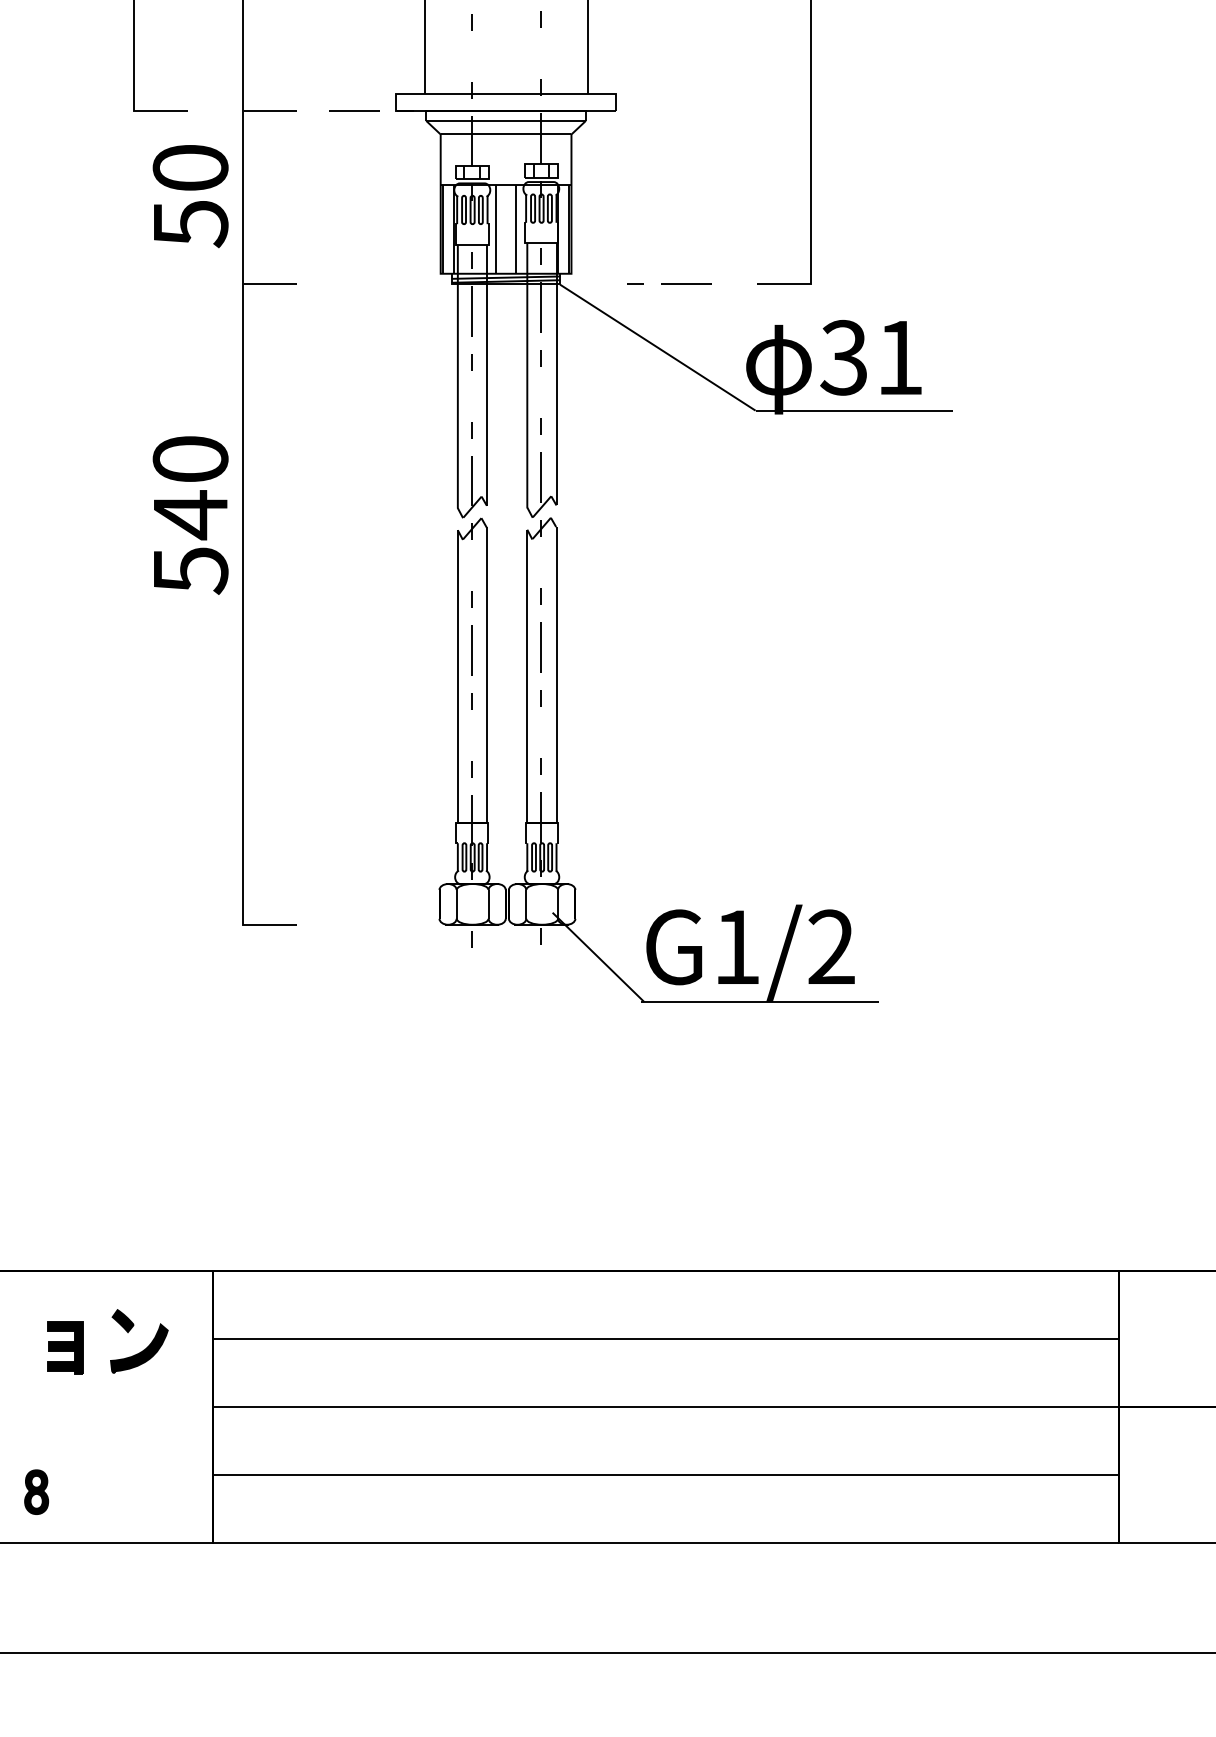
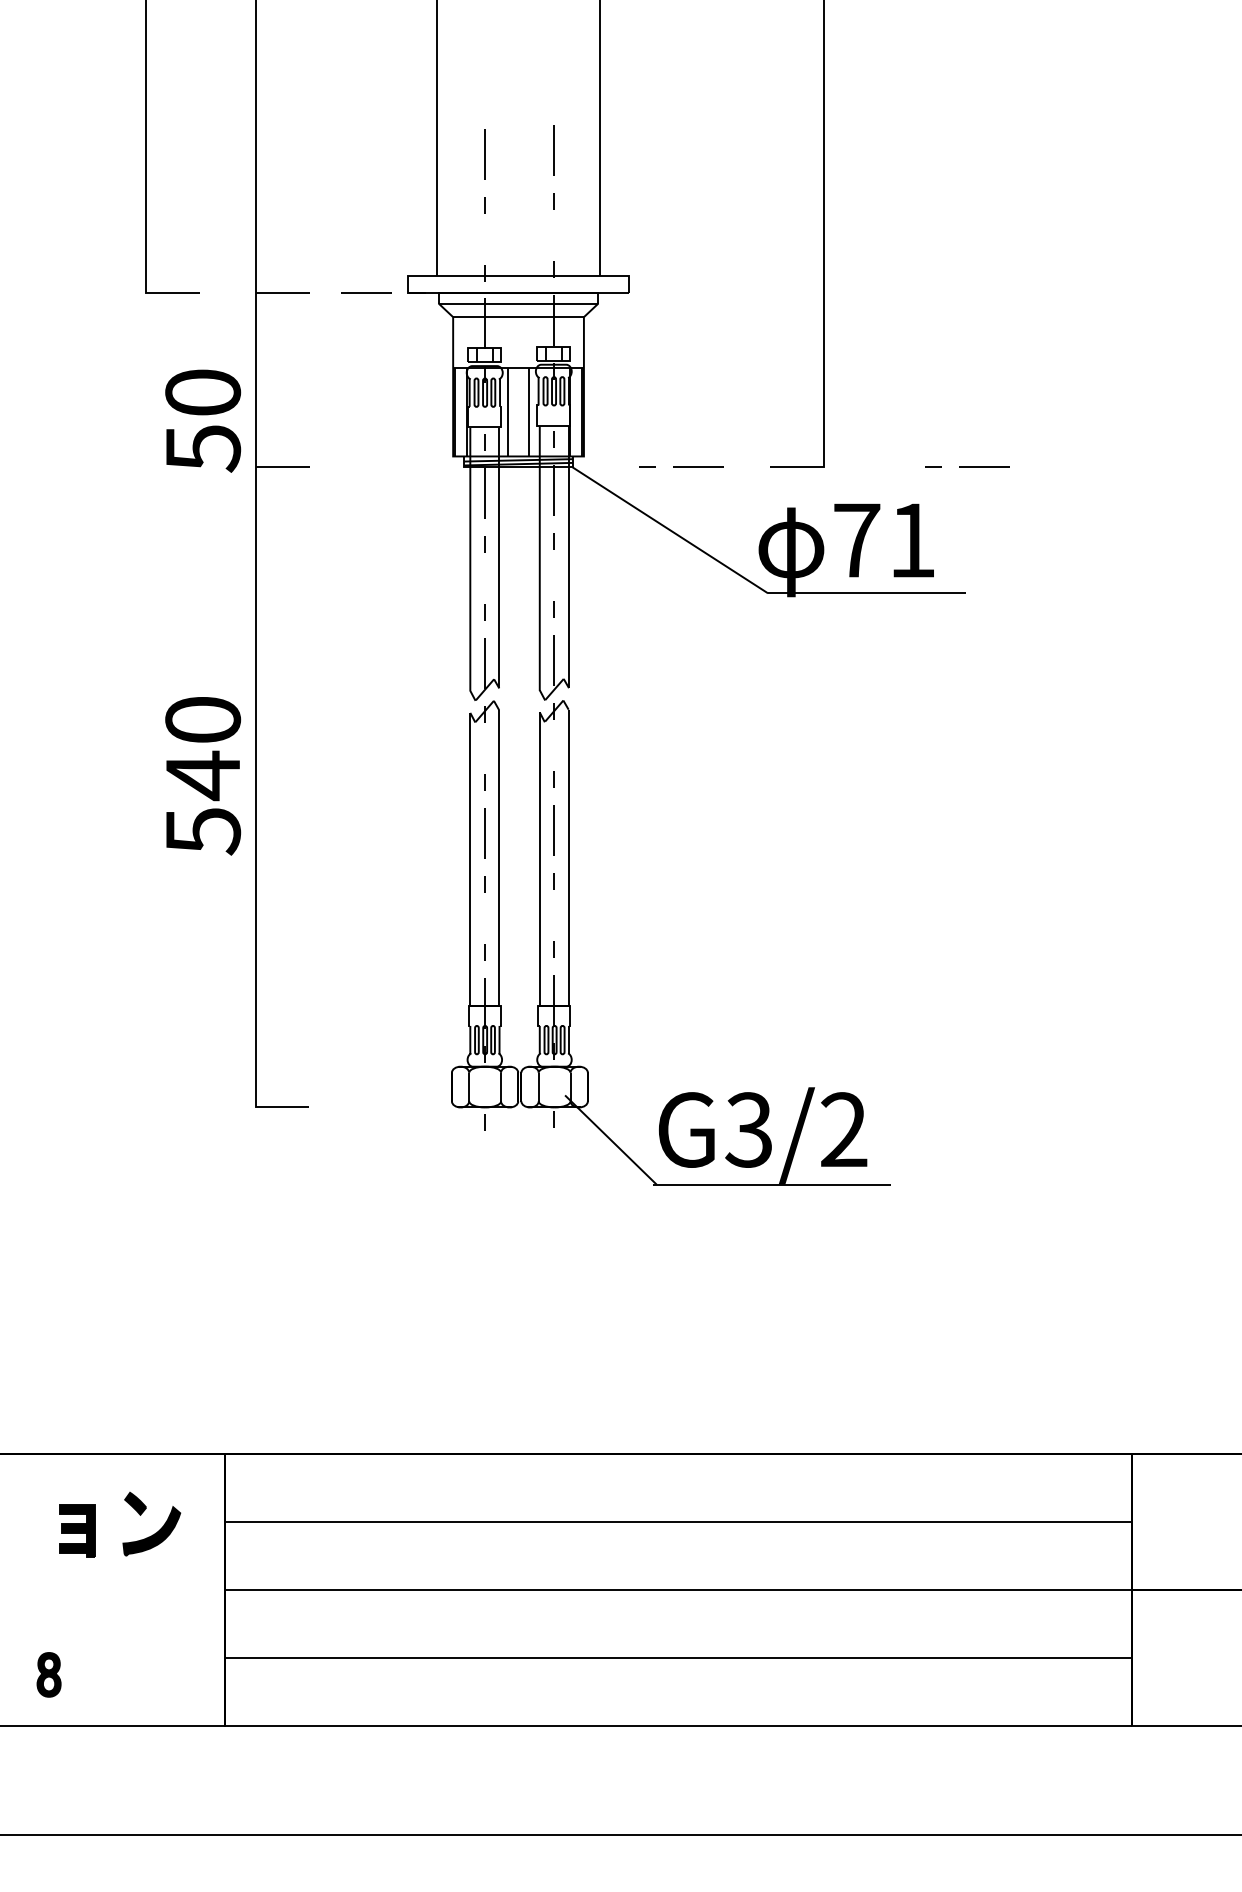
text: (191, 195) -> (203, 420), moved
line: (955, 283) -> (967, 466), added
text: (844, 357) -> (856, 540), 31 -> 71
text: (191, 515) -> (203, 776), moved
text: (736, 946) -> (748, 1129), G1/2 -> G3/2

